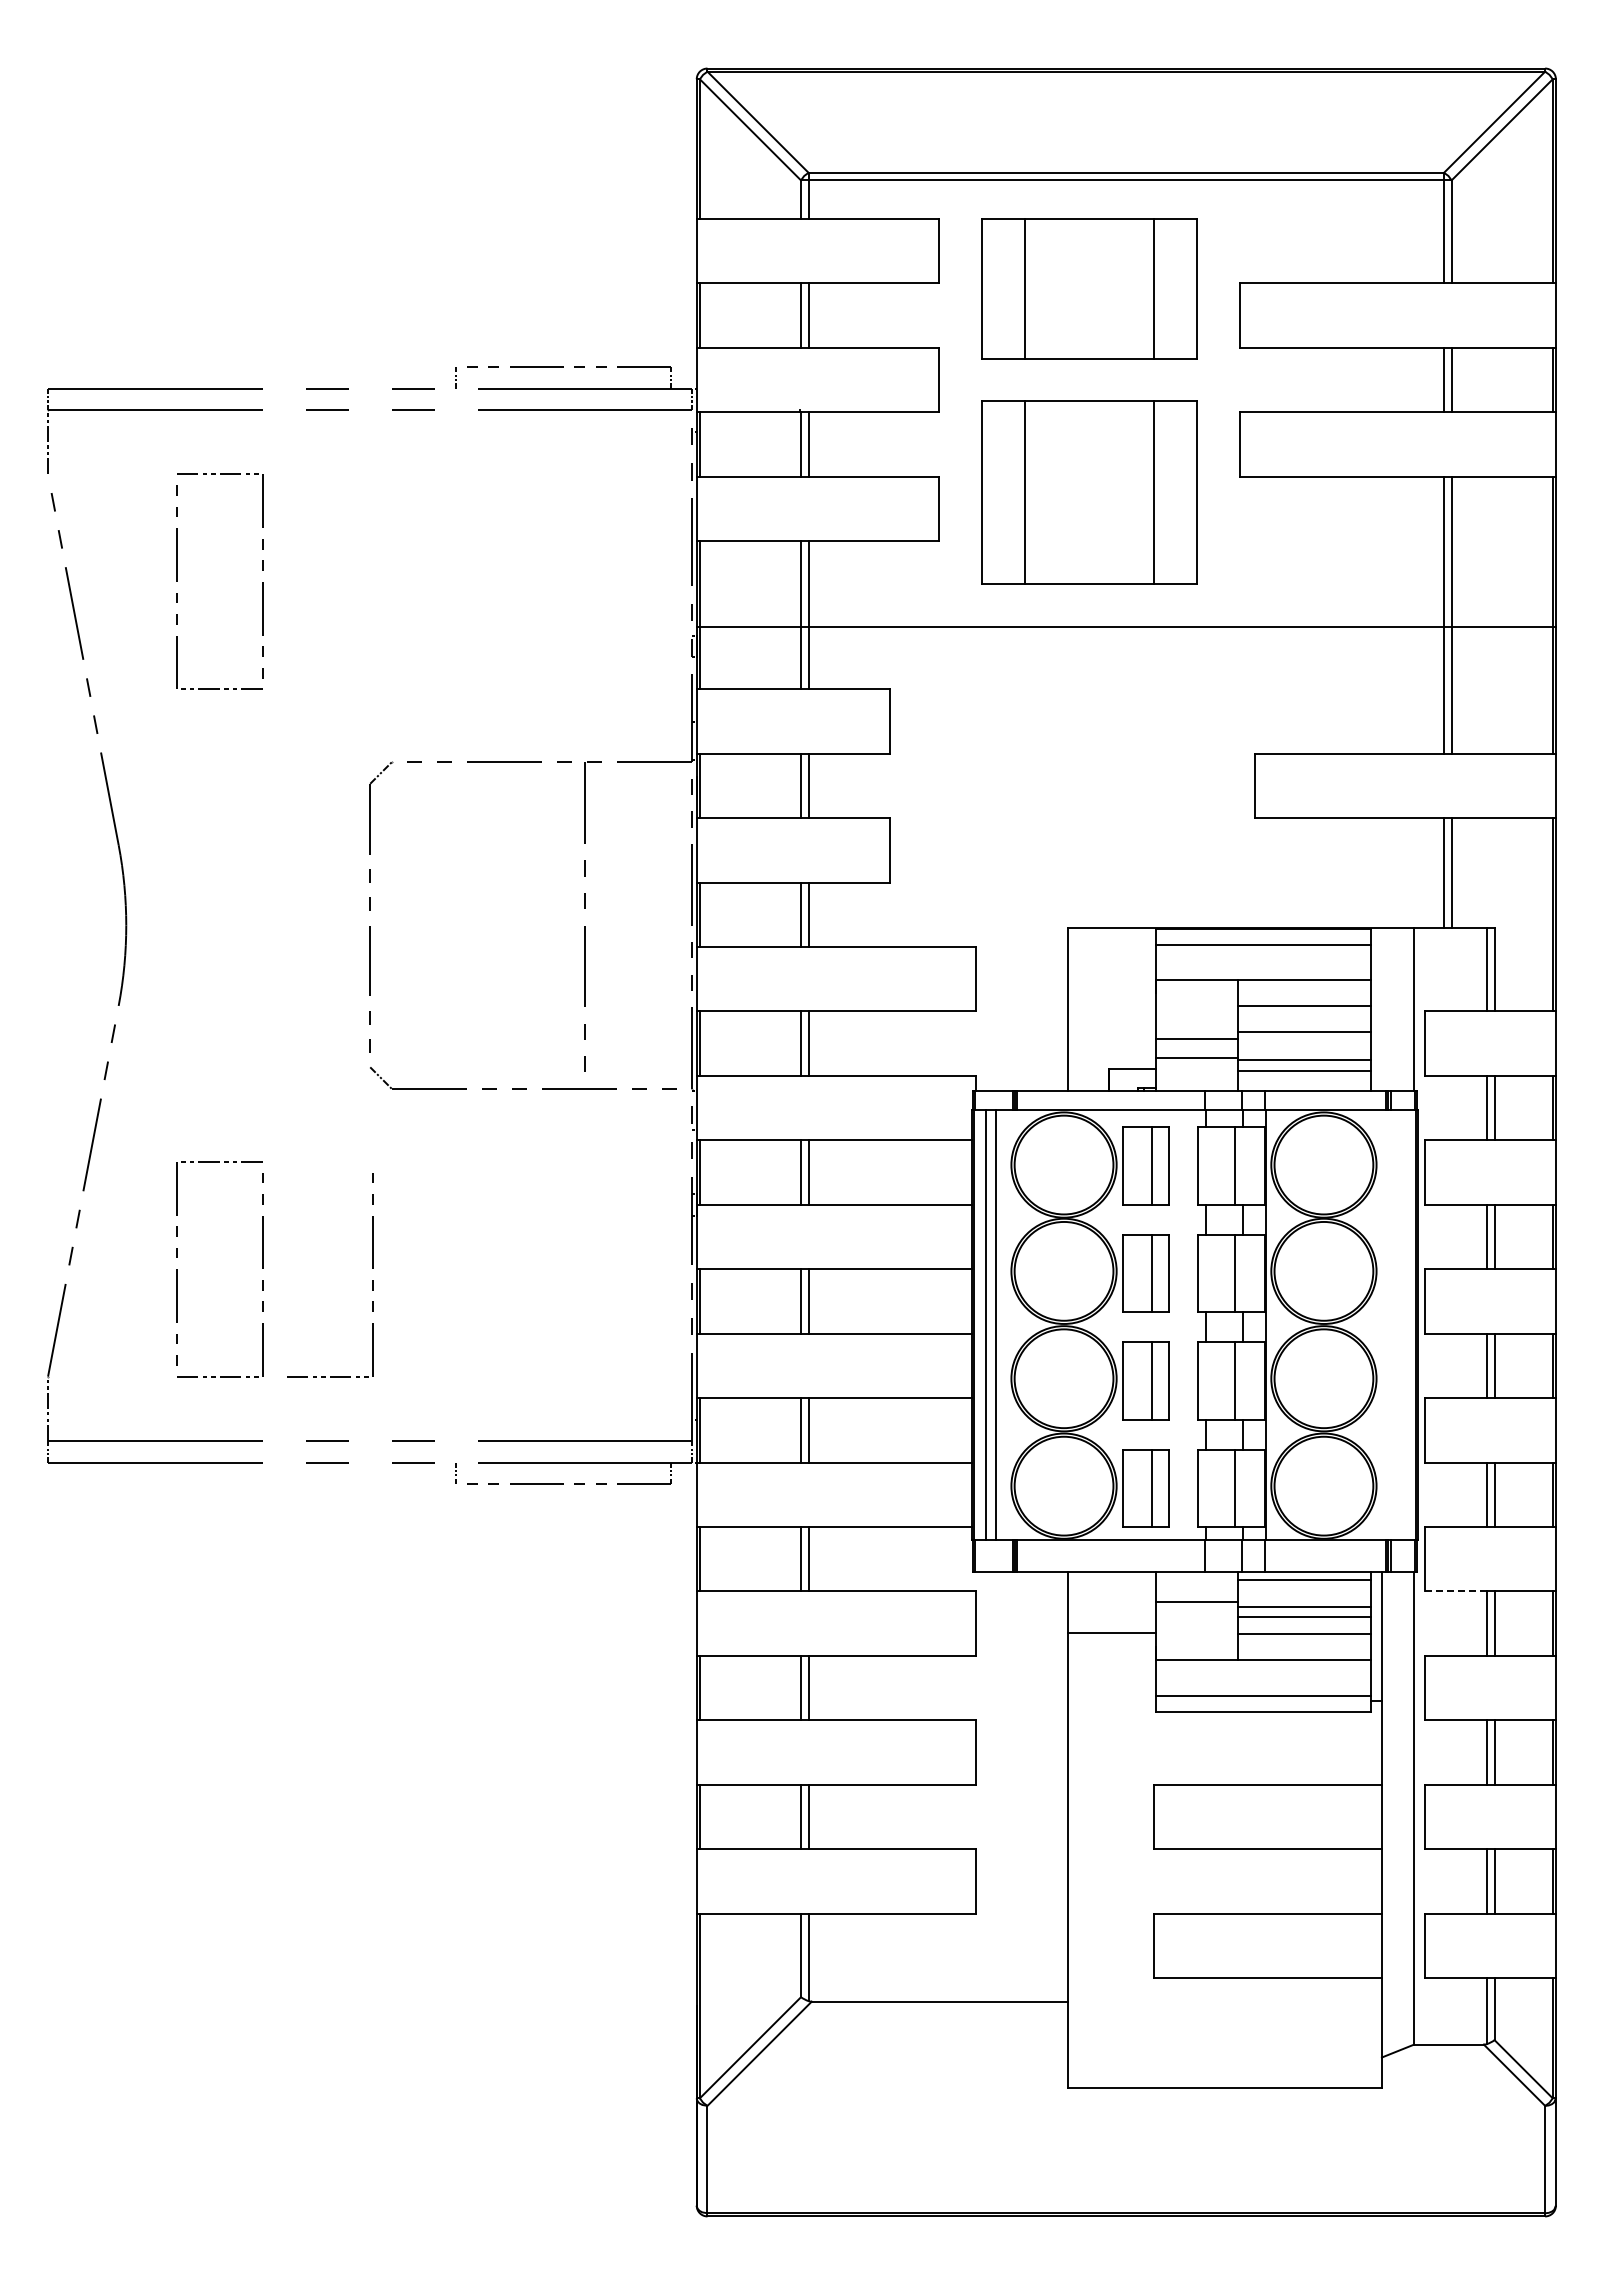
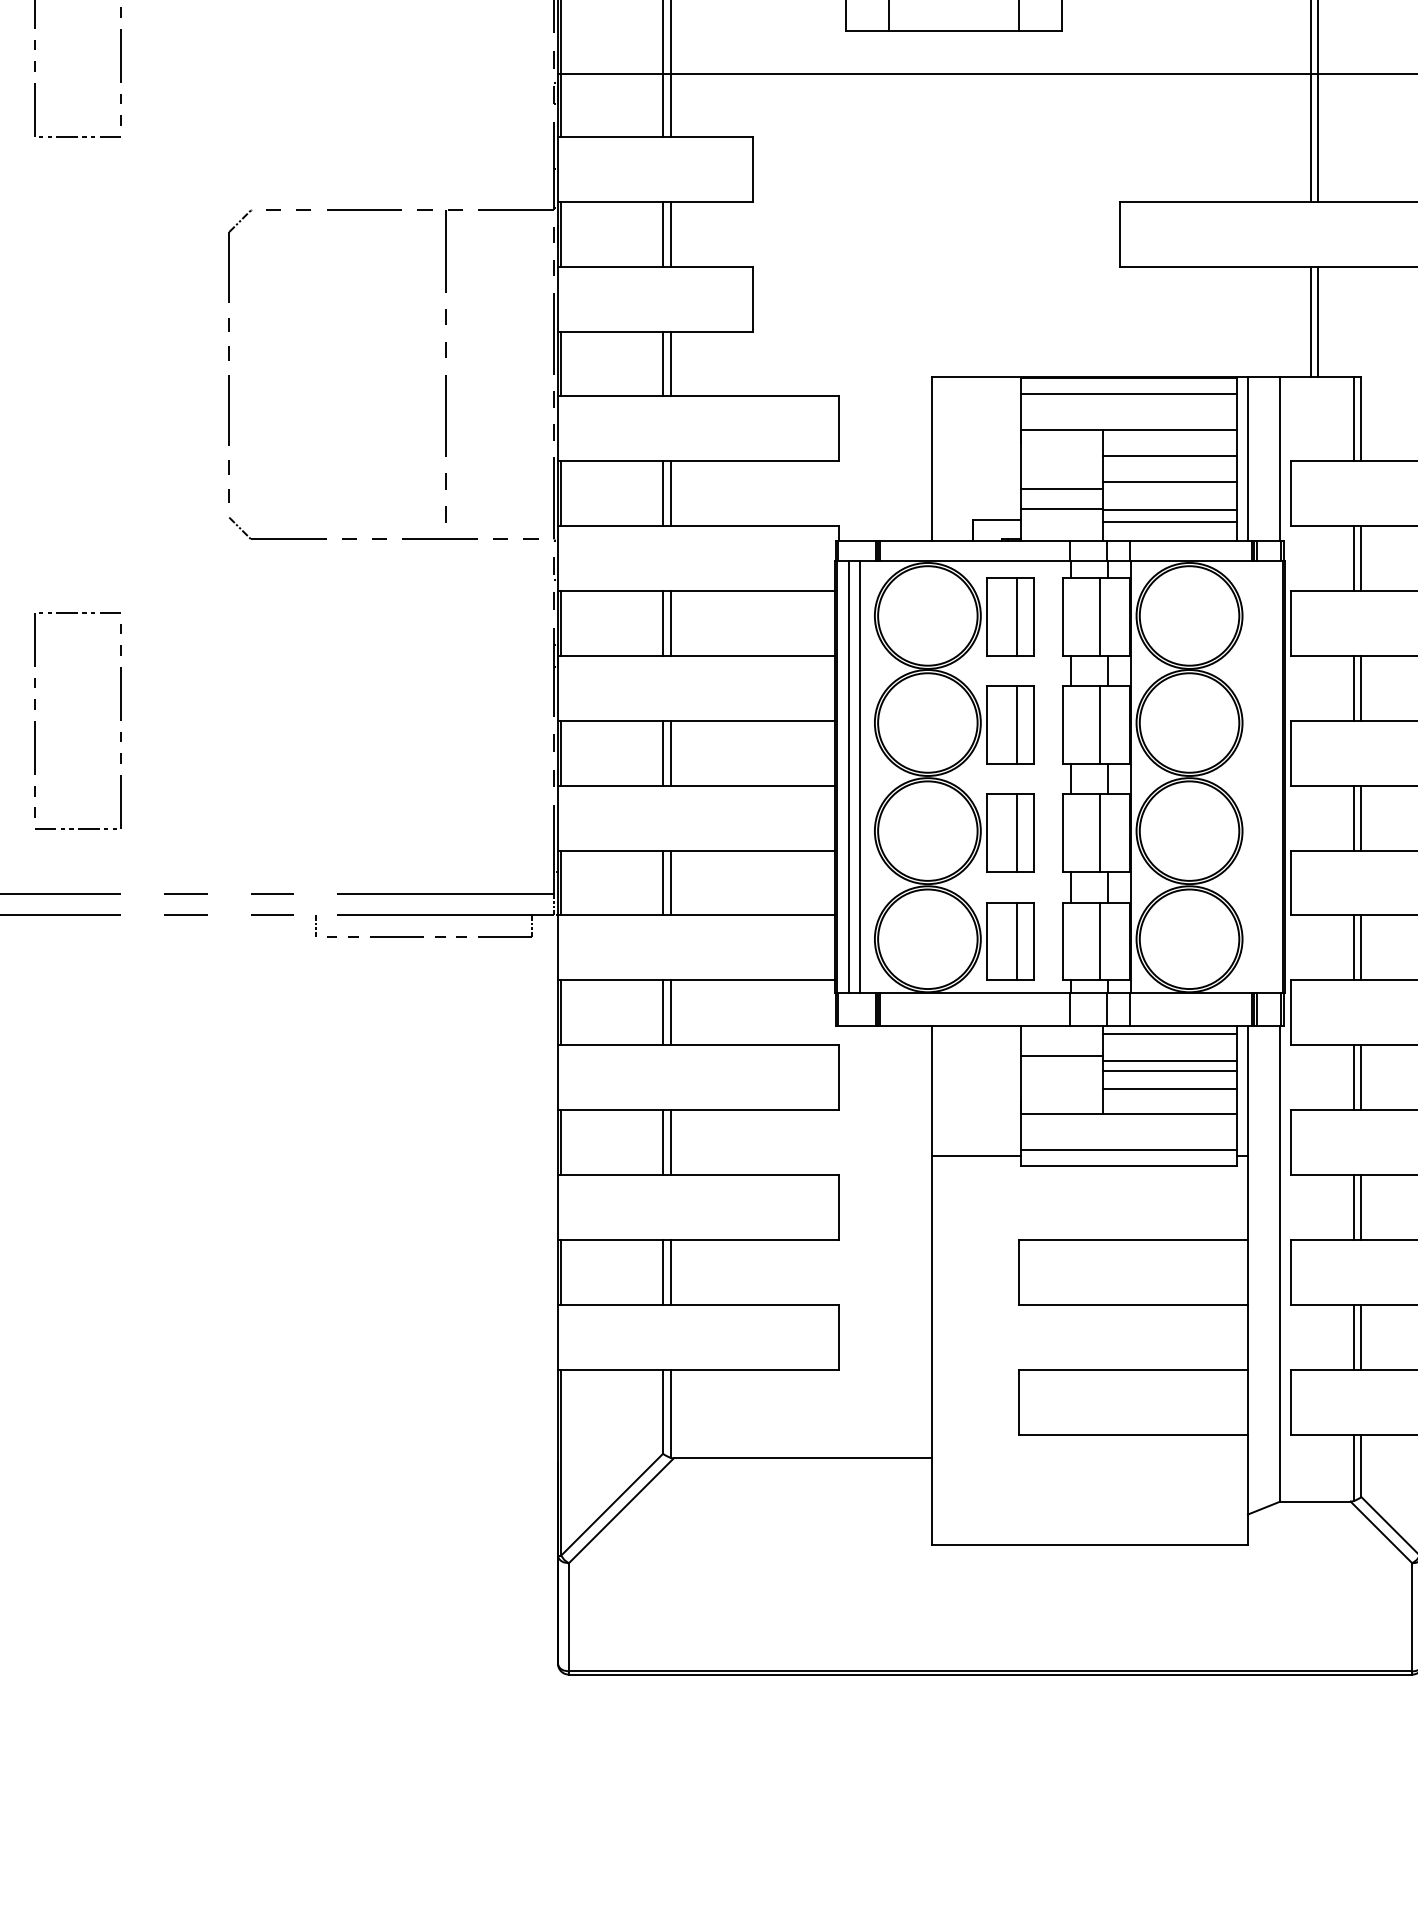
line: (1381, 1008) -> (1247, 458), added
part: (372, 1280) -> (231, 732), removed
line: (1455, 1591) -> (1322, 1045), dashed -> solid
line: (1112, 1632) -> (976, 1155), moved

